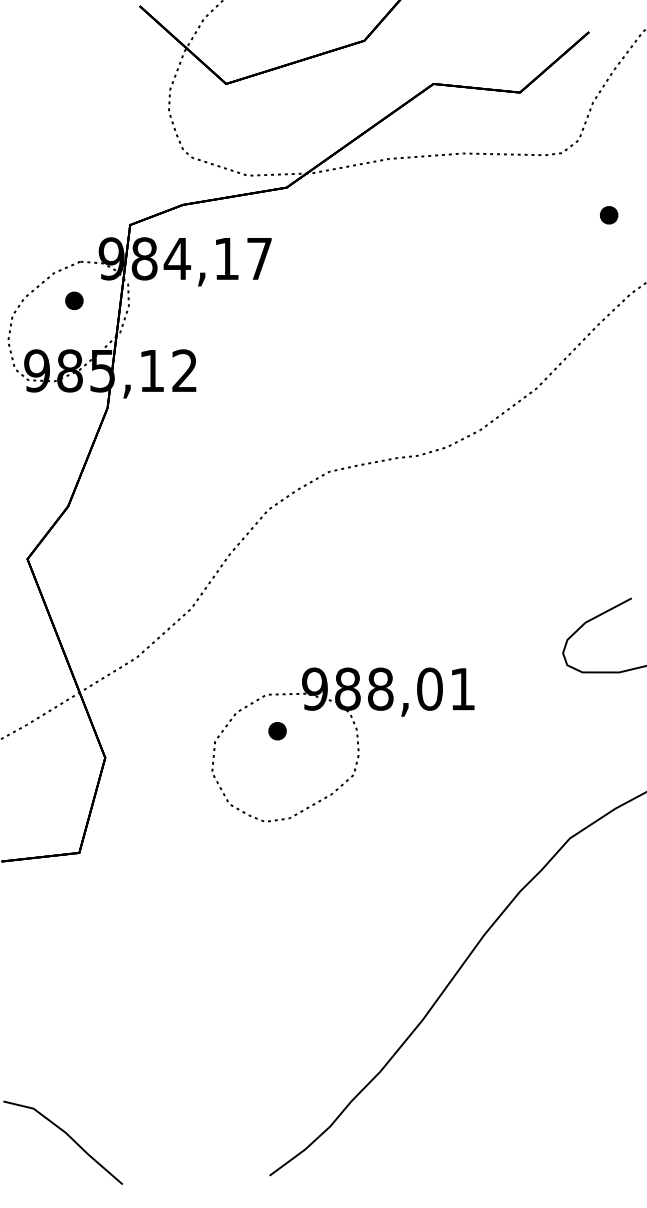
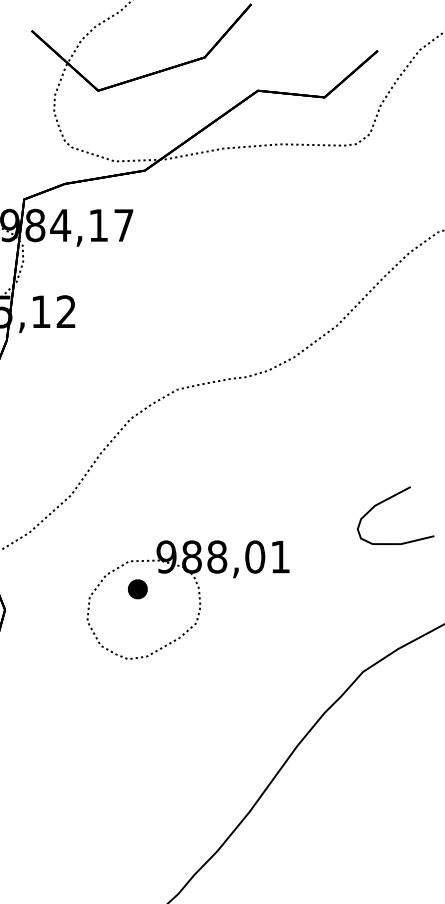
part: (609, 215) -> (393, 192), removed
part: (277, 731) -> (137, 589), size x1.4

